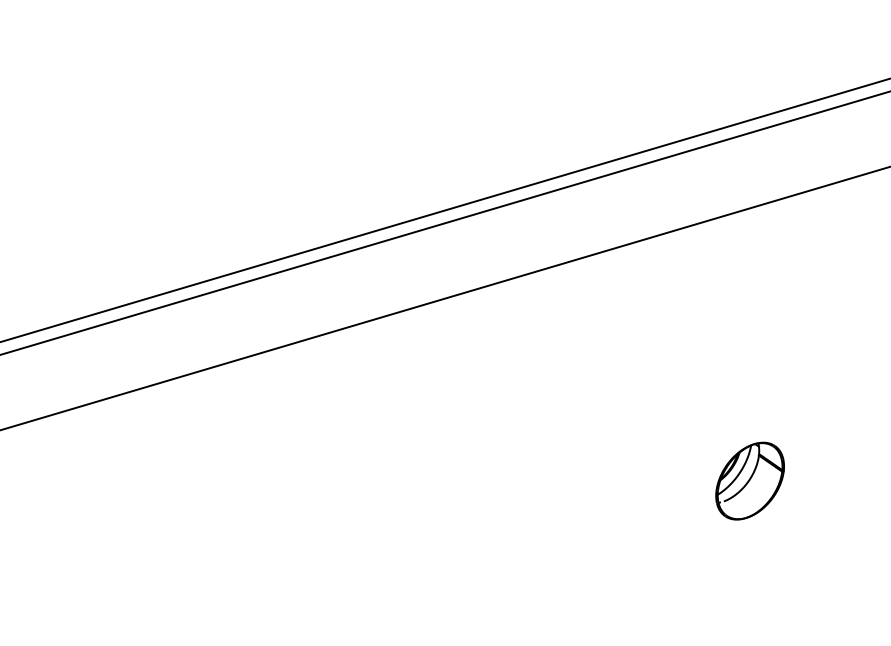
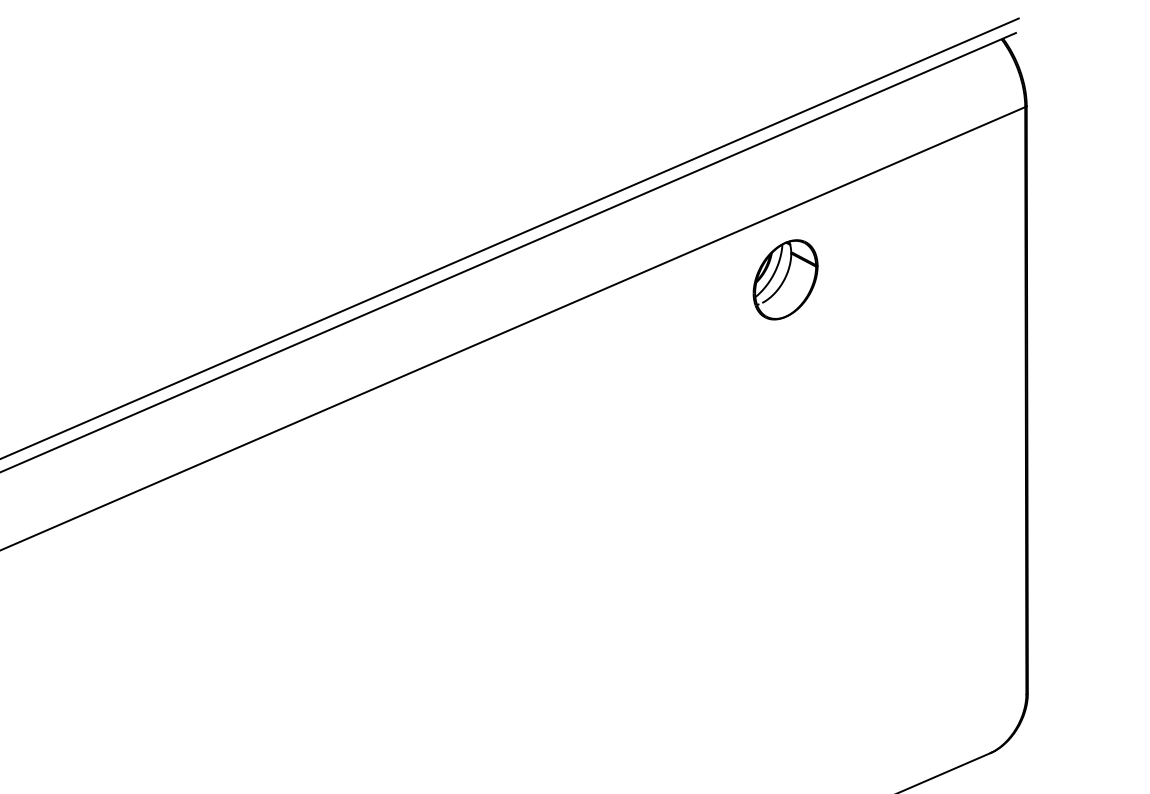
part: (750, 480) -> (785, 279), moved

